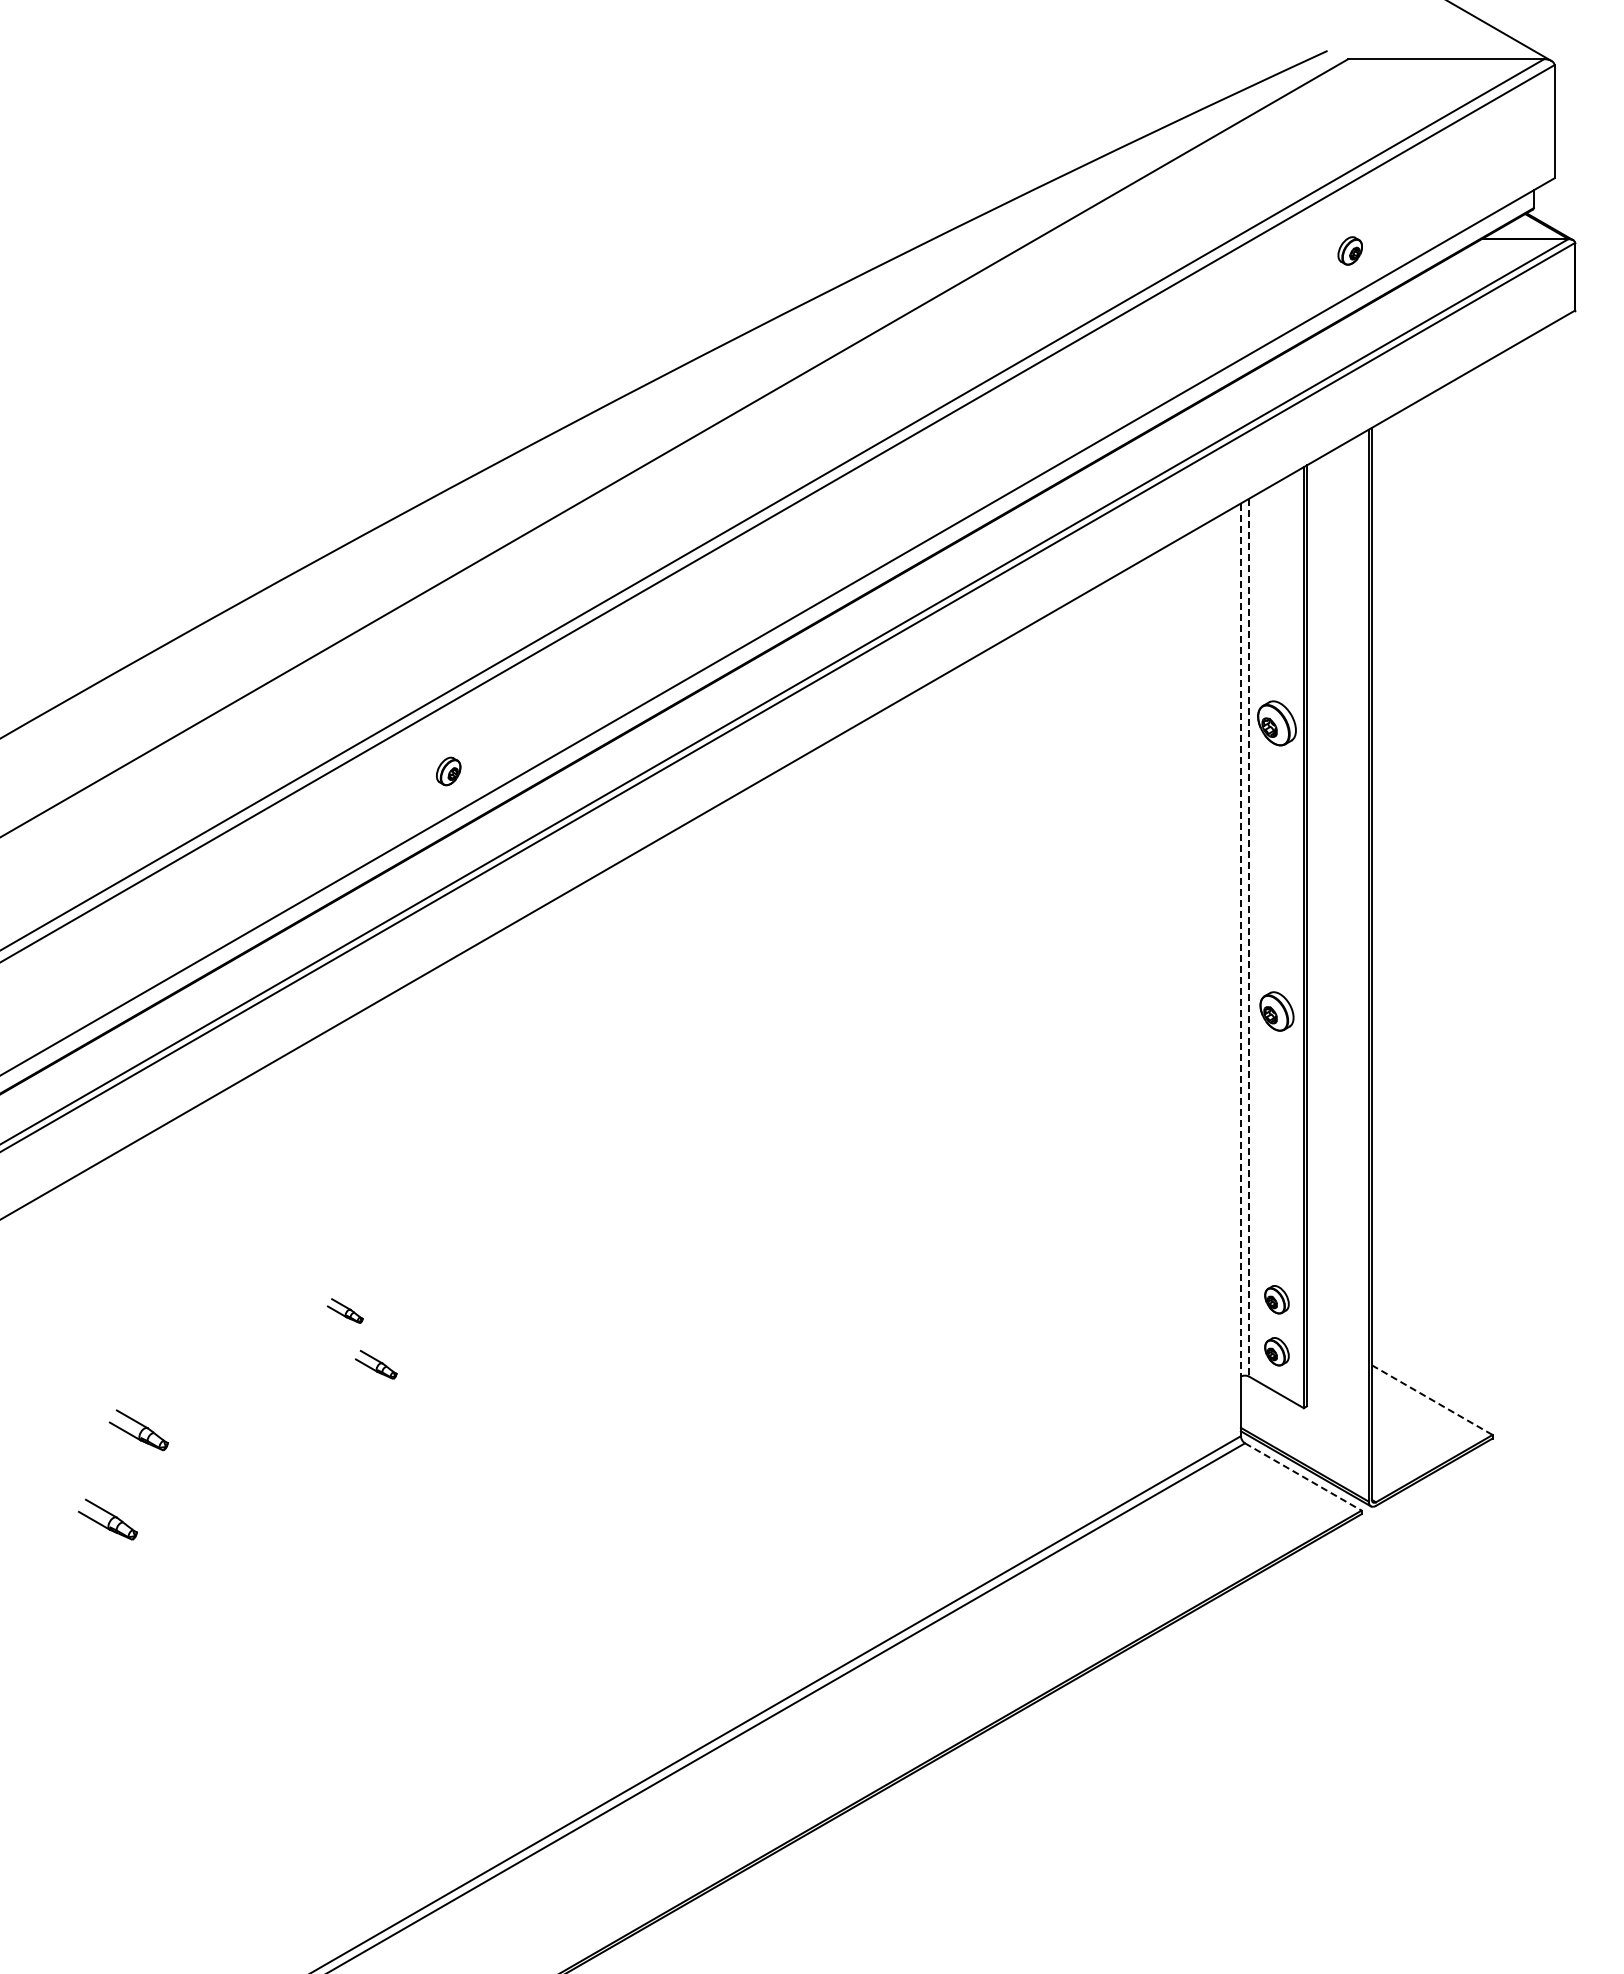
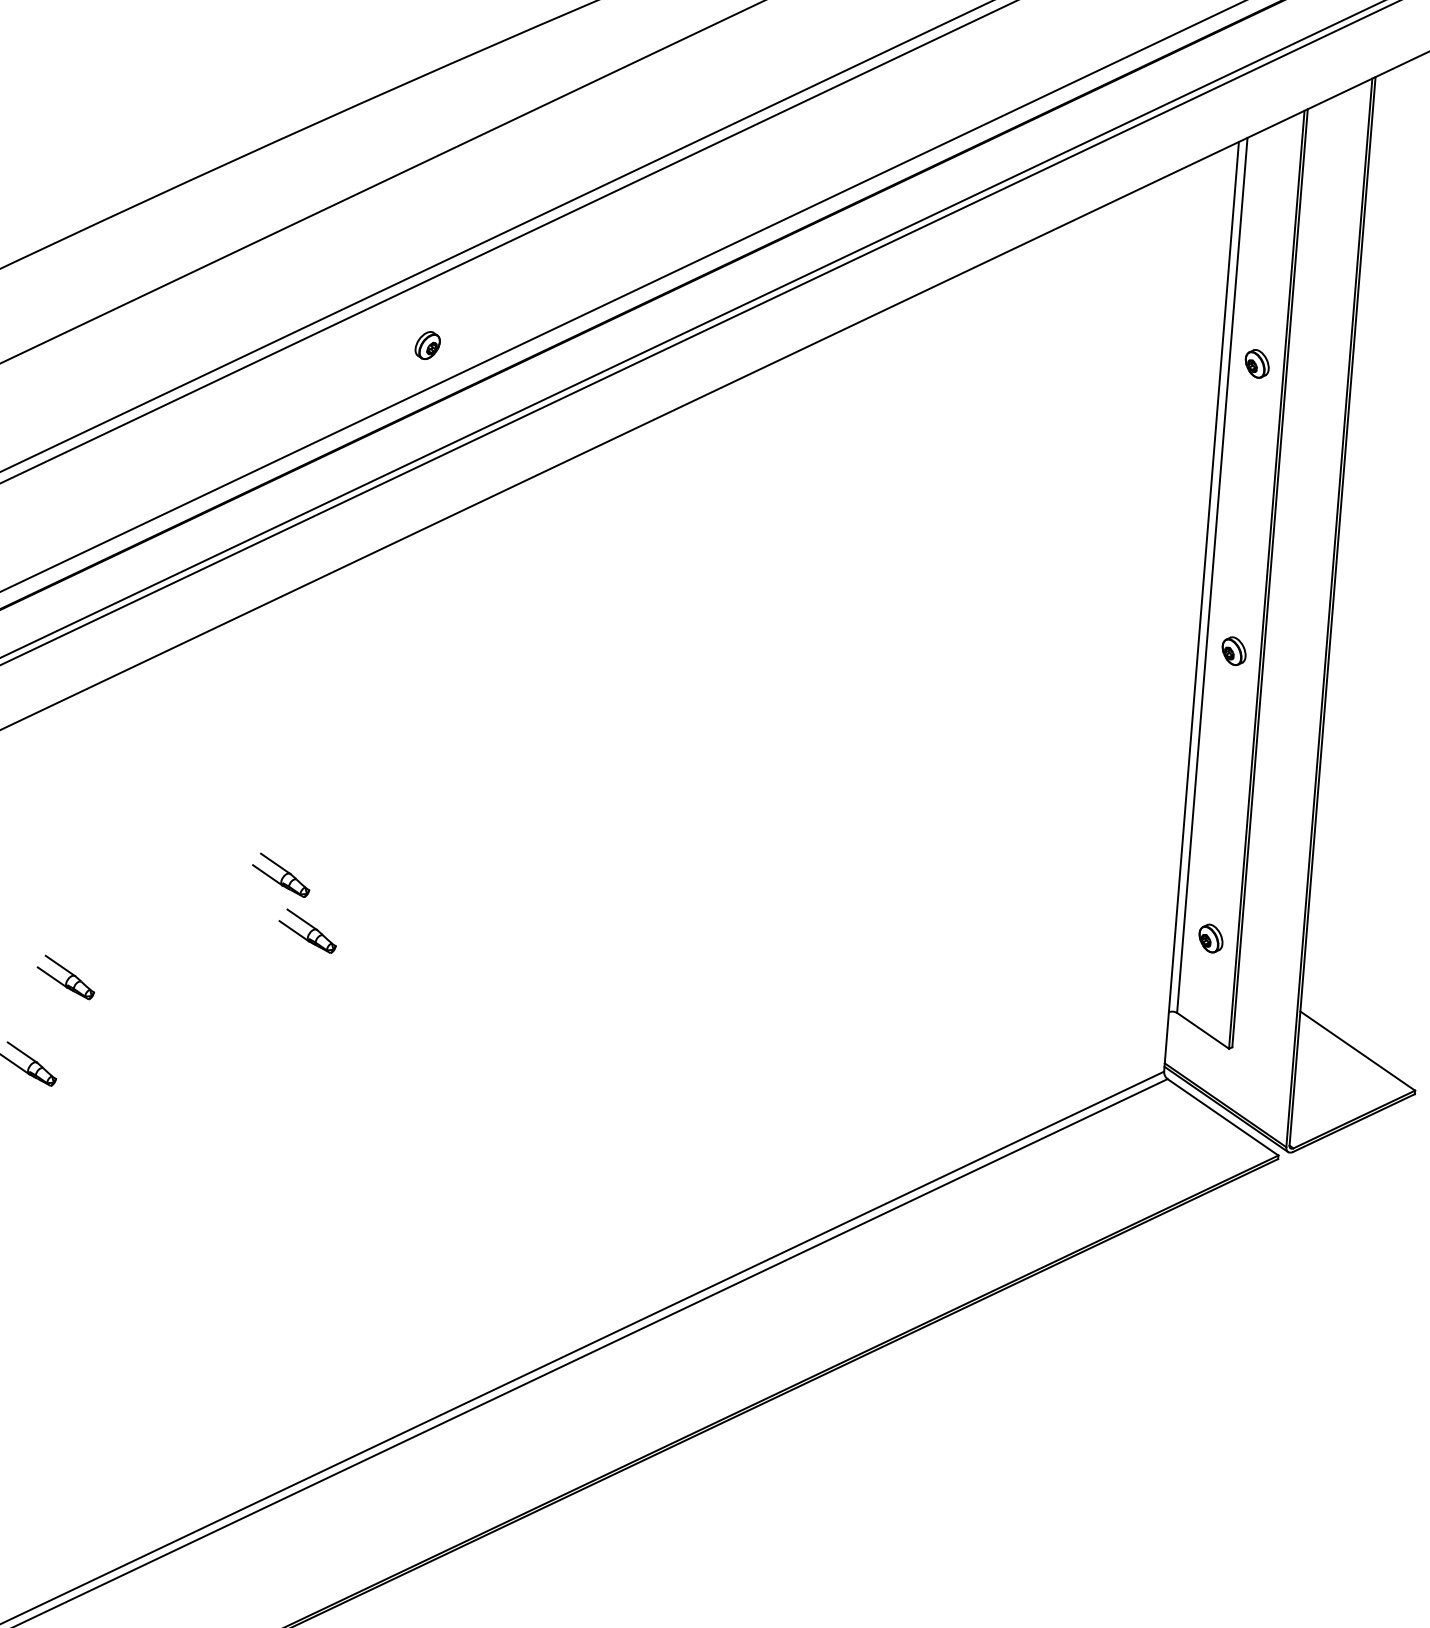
part: (1276, 722) -> (1256, 363), size x0.62
line: (1249, 937) -> (1212, 575), dashed -> solid
line: (1240, 940) -> (1203, 577), dashed -> solid
part: (1276, 1011) -> (1233, 651), size x0.71
part: (345, 1310) -> (281, 874), size x1.67
part: (1276, 1351) -> (1206, 990), removed
part: (376, 1364) -> (308, 930), size x1.43
line: (1432, 1400) -> (1357, 1051), dashed -> solid
line: (1303, 1477) -> (1223, 1117), dashed -> solid

